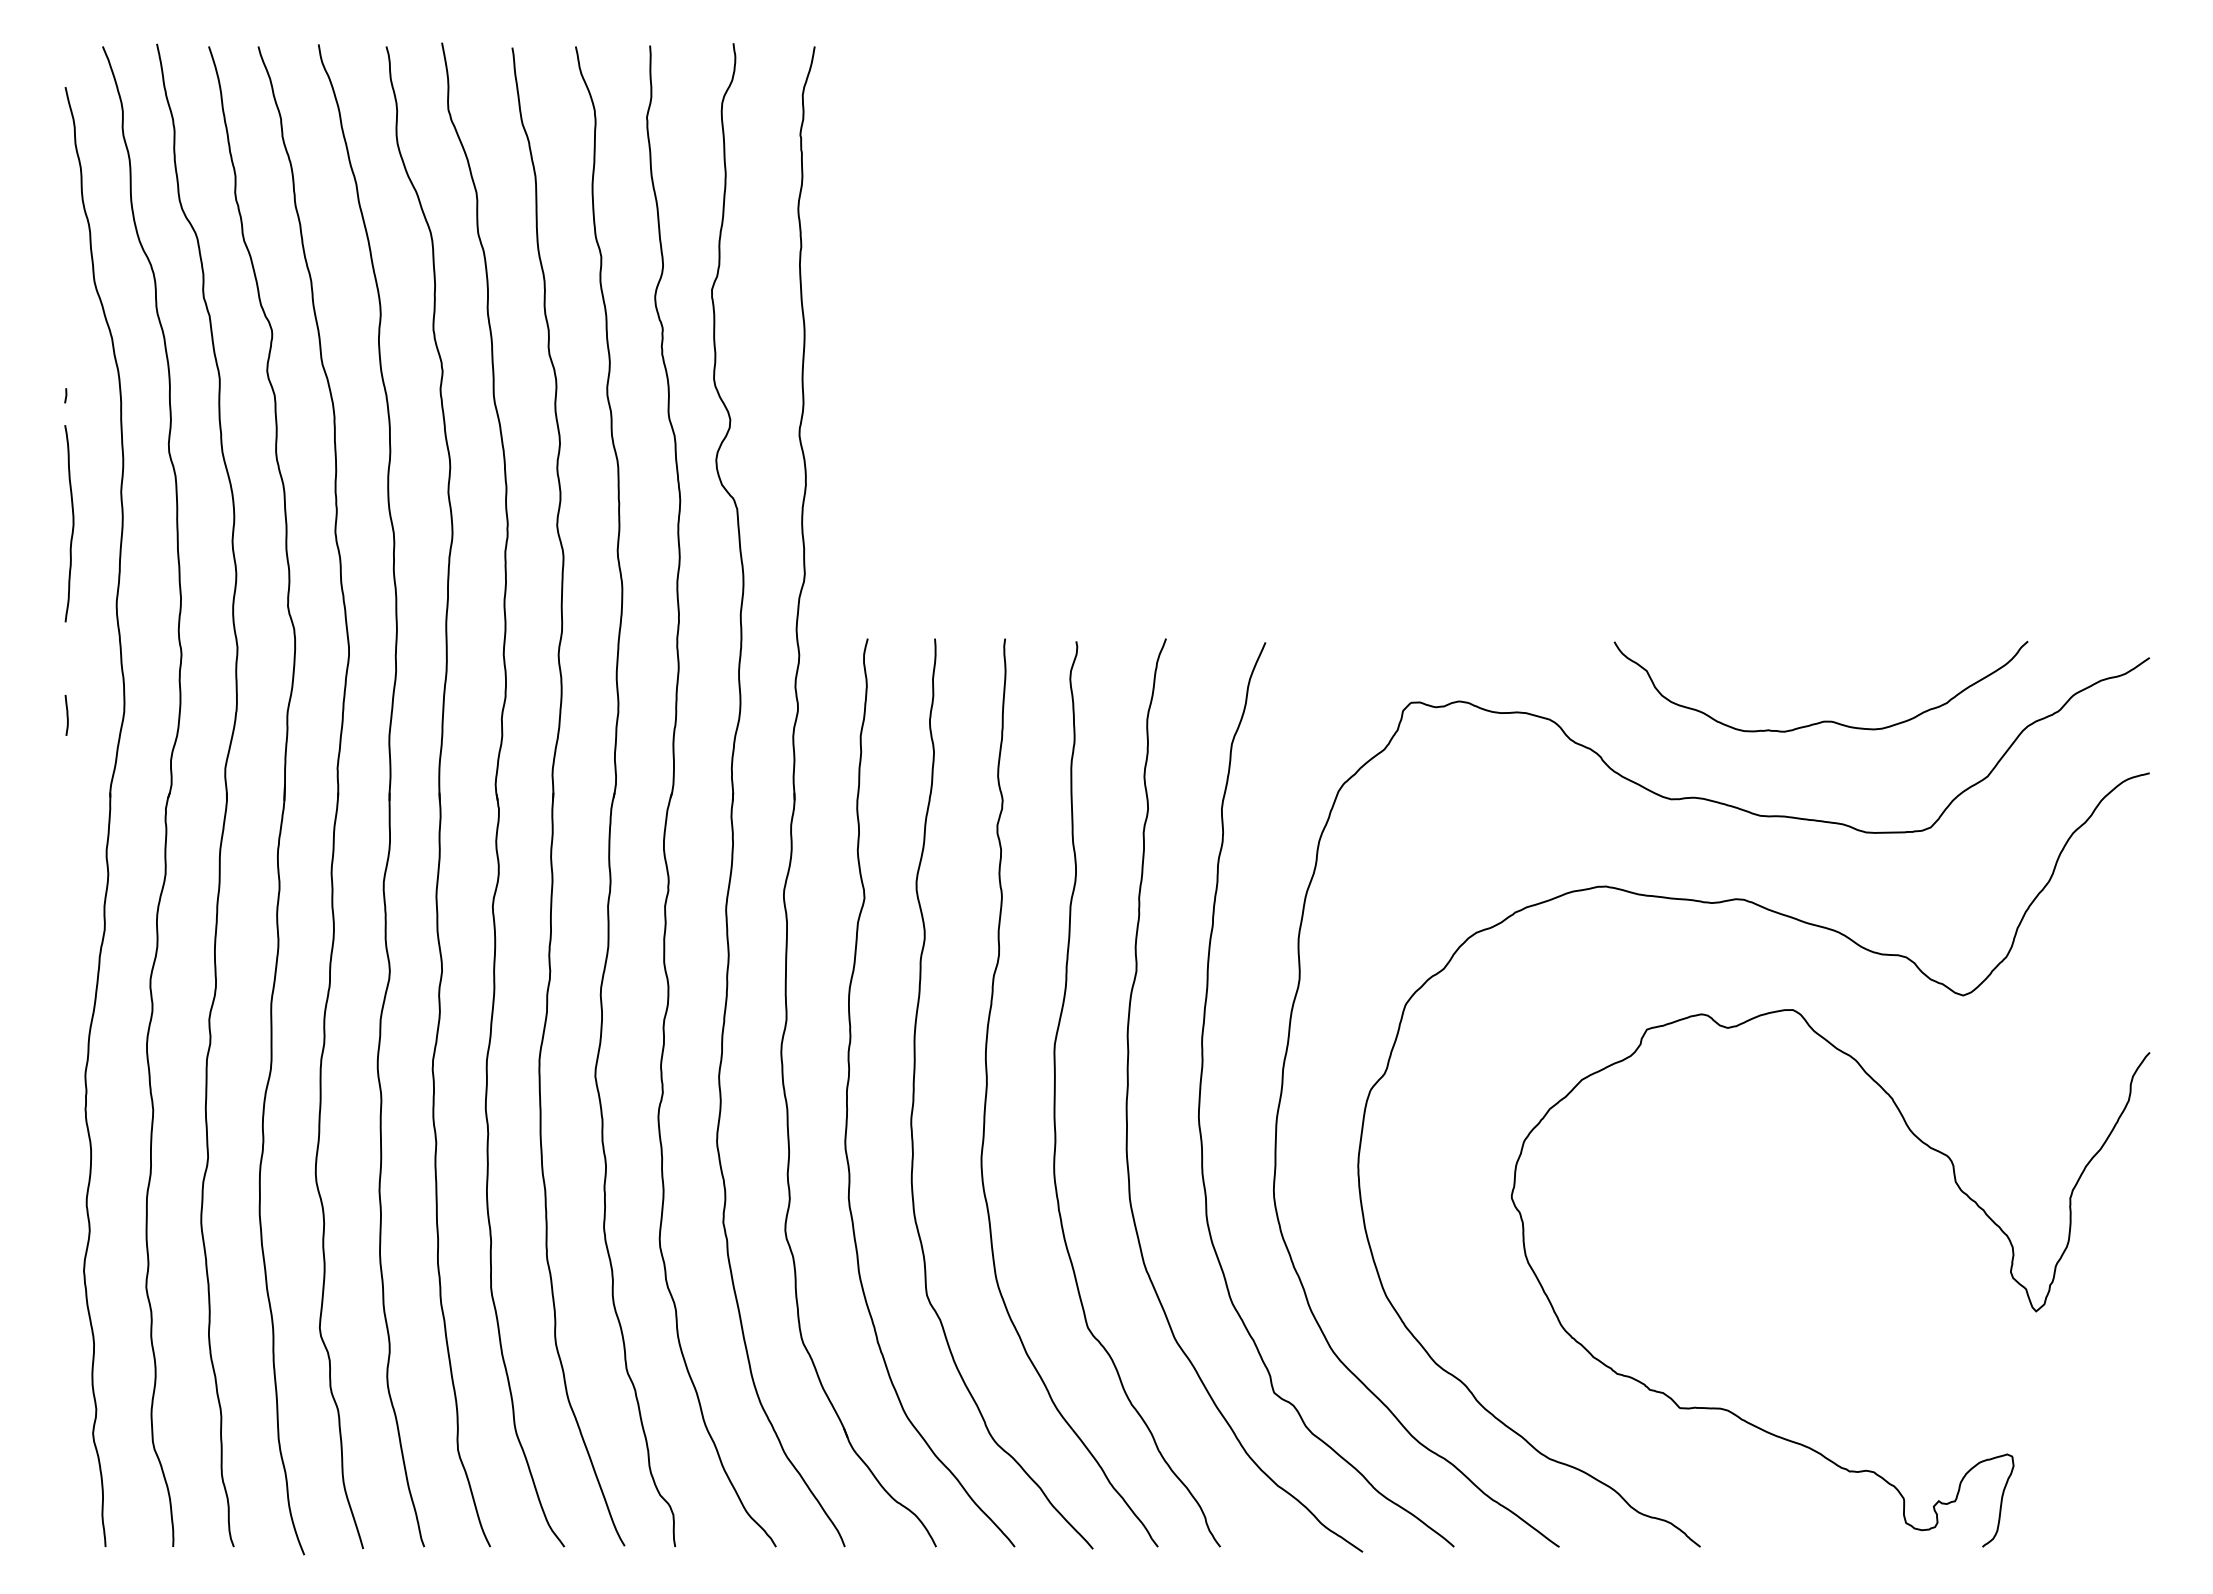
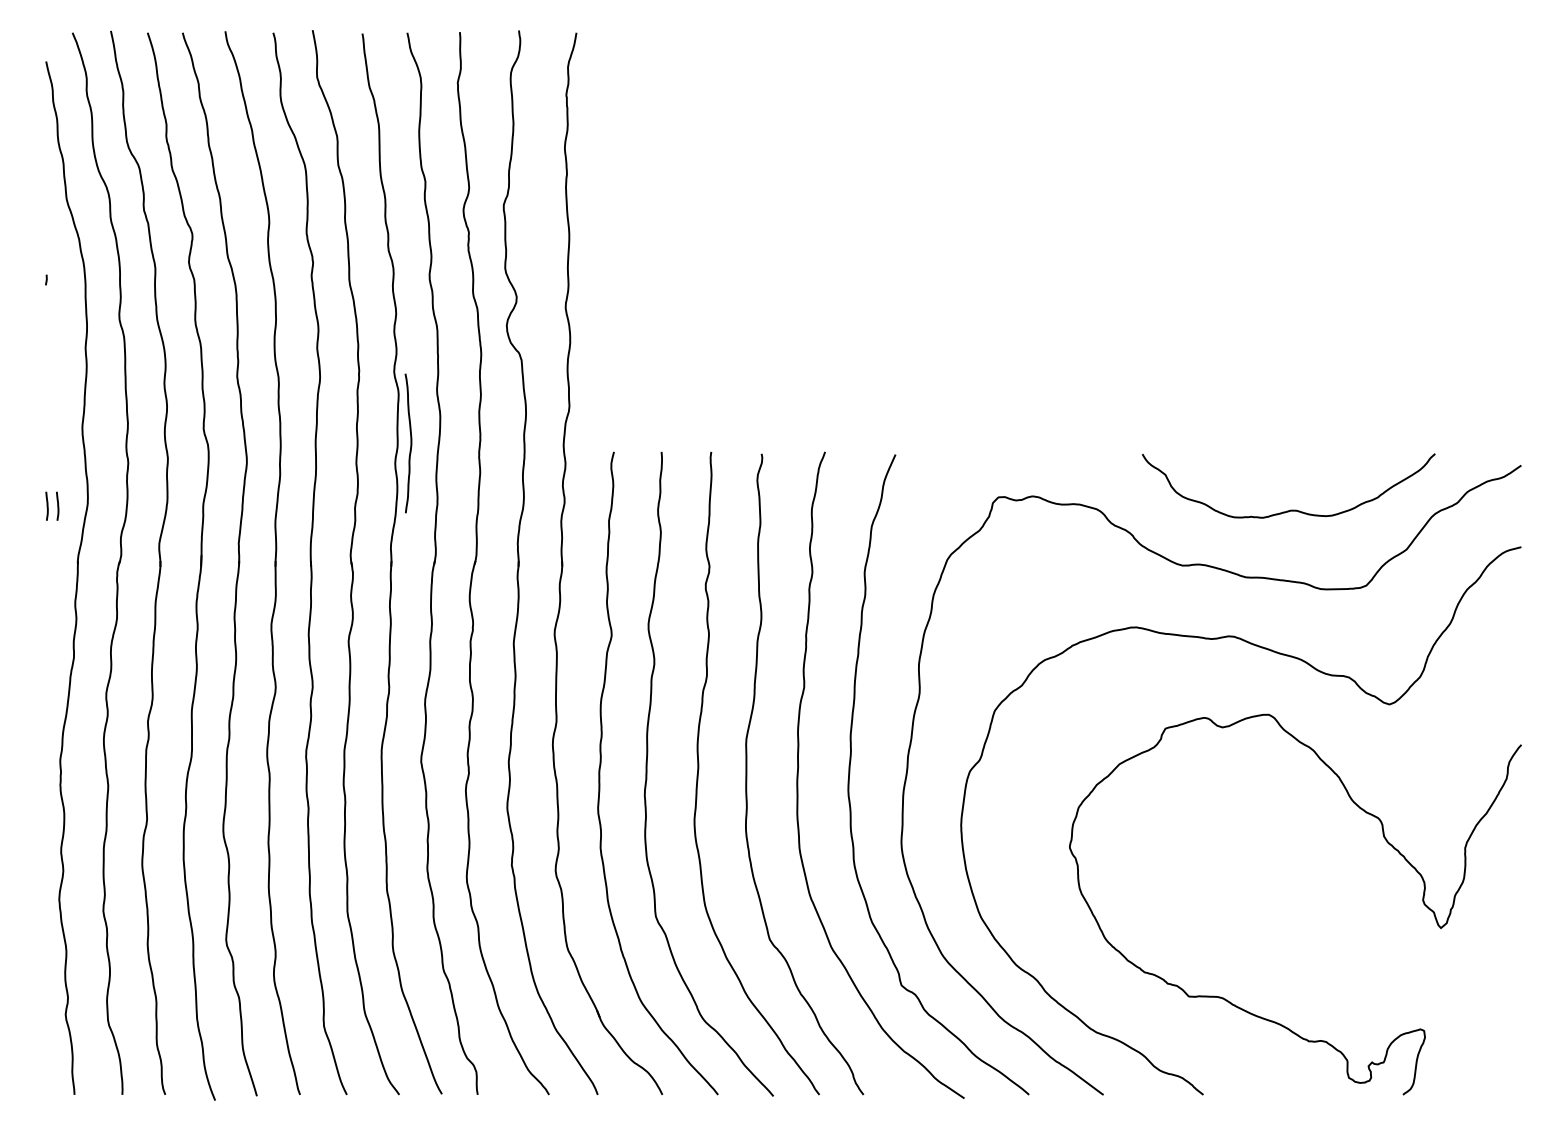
curve: (72, 523) -> (410, 443), moved
curve: (81, 715) -> (57, 506), added

